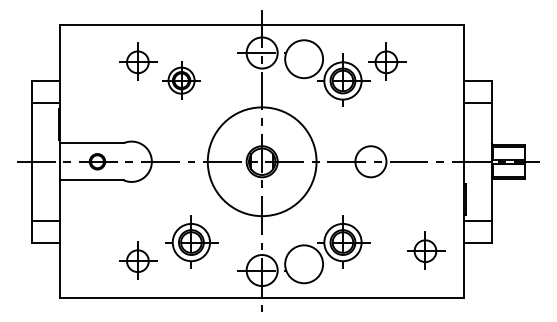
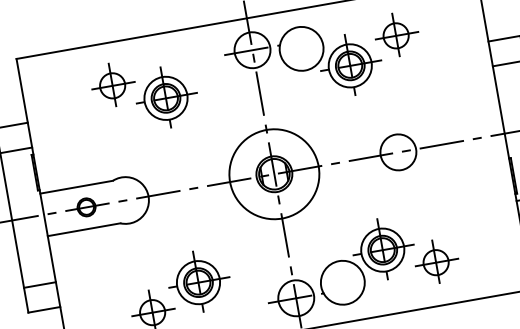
part: (181, 79) -> (165, 96), size x1.43
circle: (262, 161) -> (274, 173), size x0.71
part: (191, 241) -> (198, 281), moved
part: (426, 250) -> (437, 261), moved

